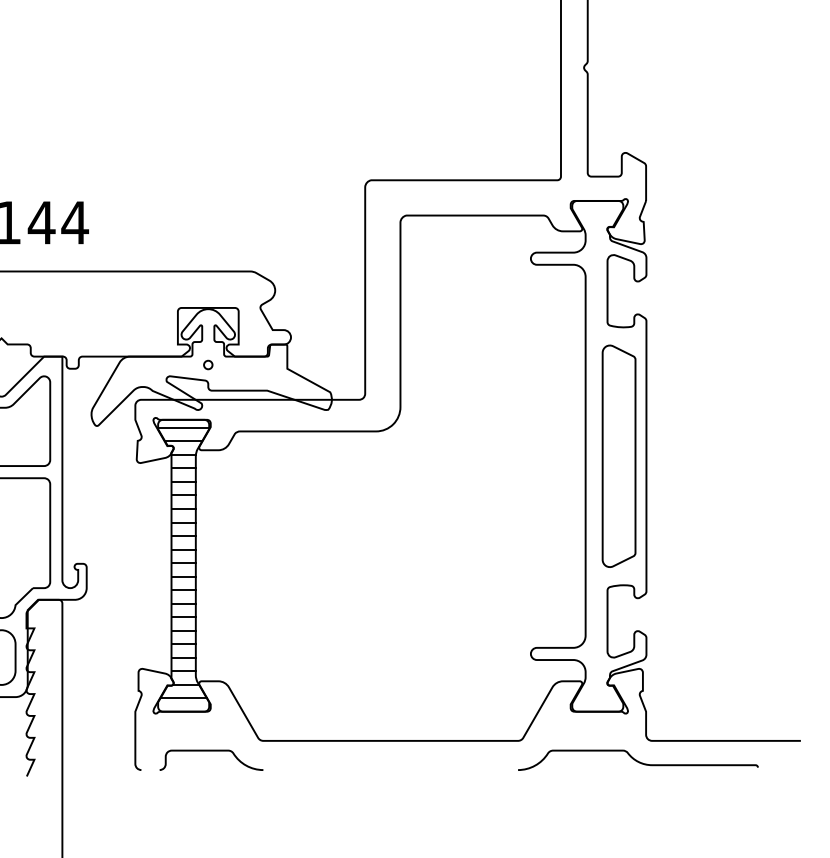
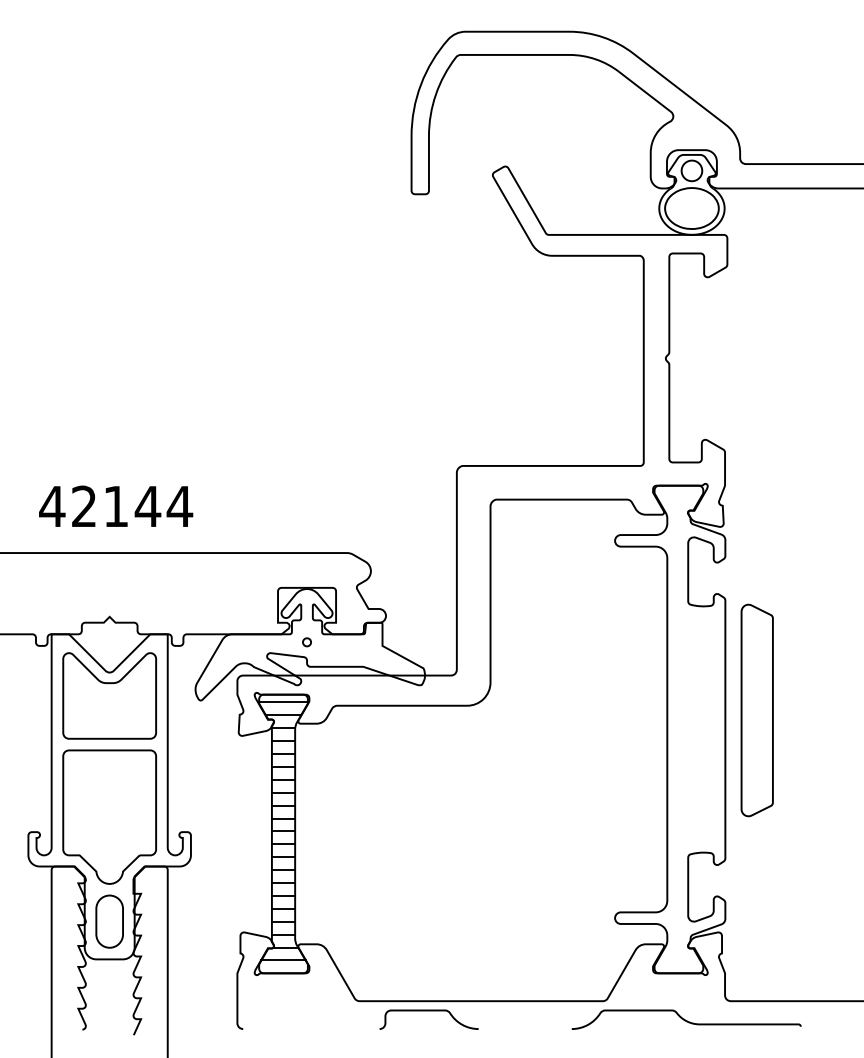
part: (618, 456) -> (756, 710), moved
curve: (210, 751) -> (428, 1011), moved
curve: (637, 760) -> (685, 1019), moved

